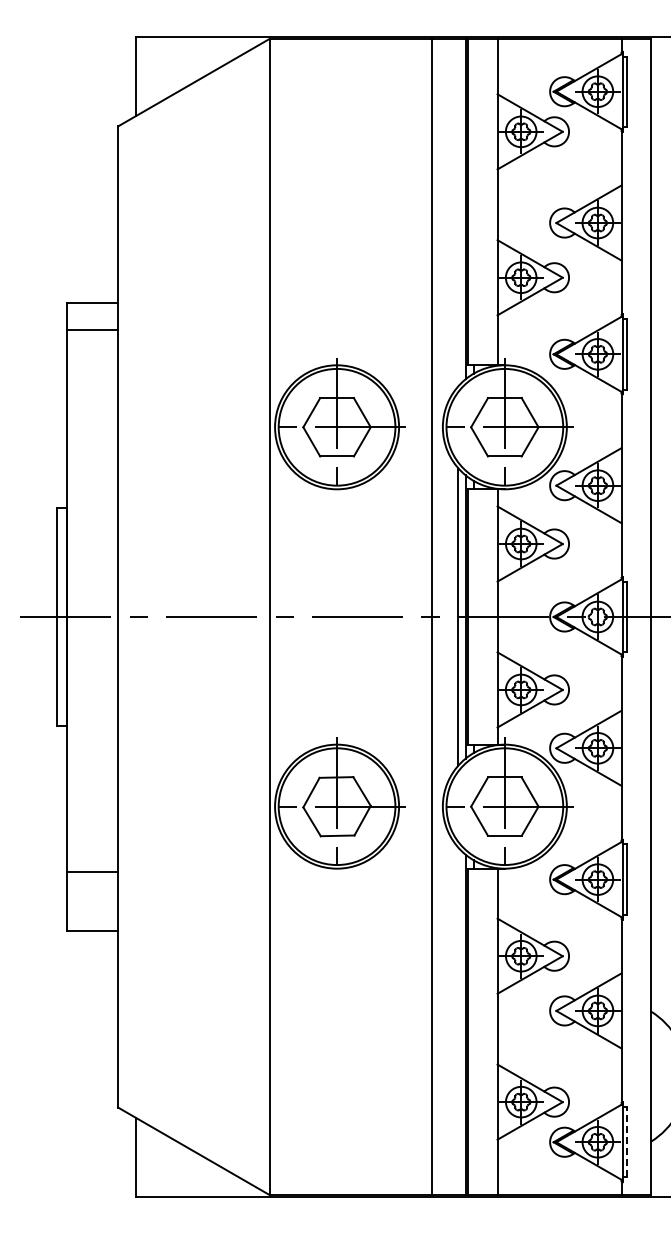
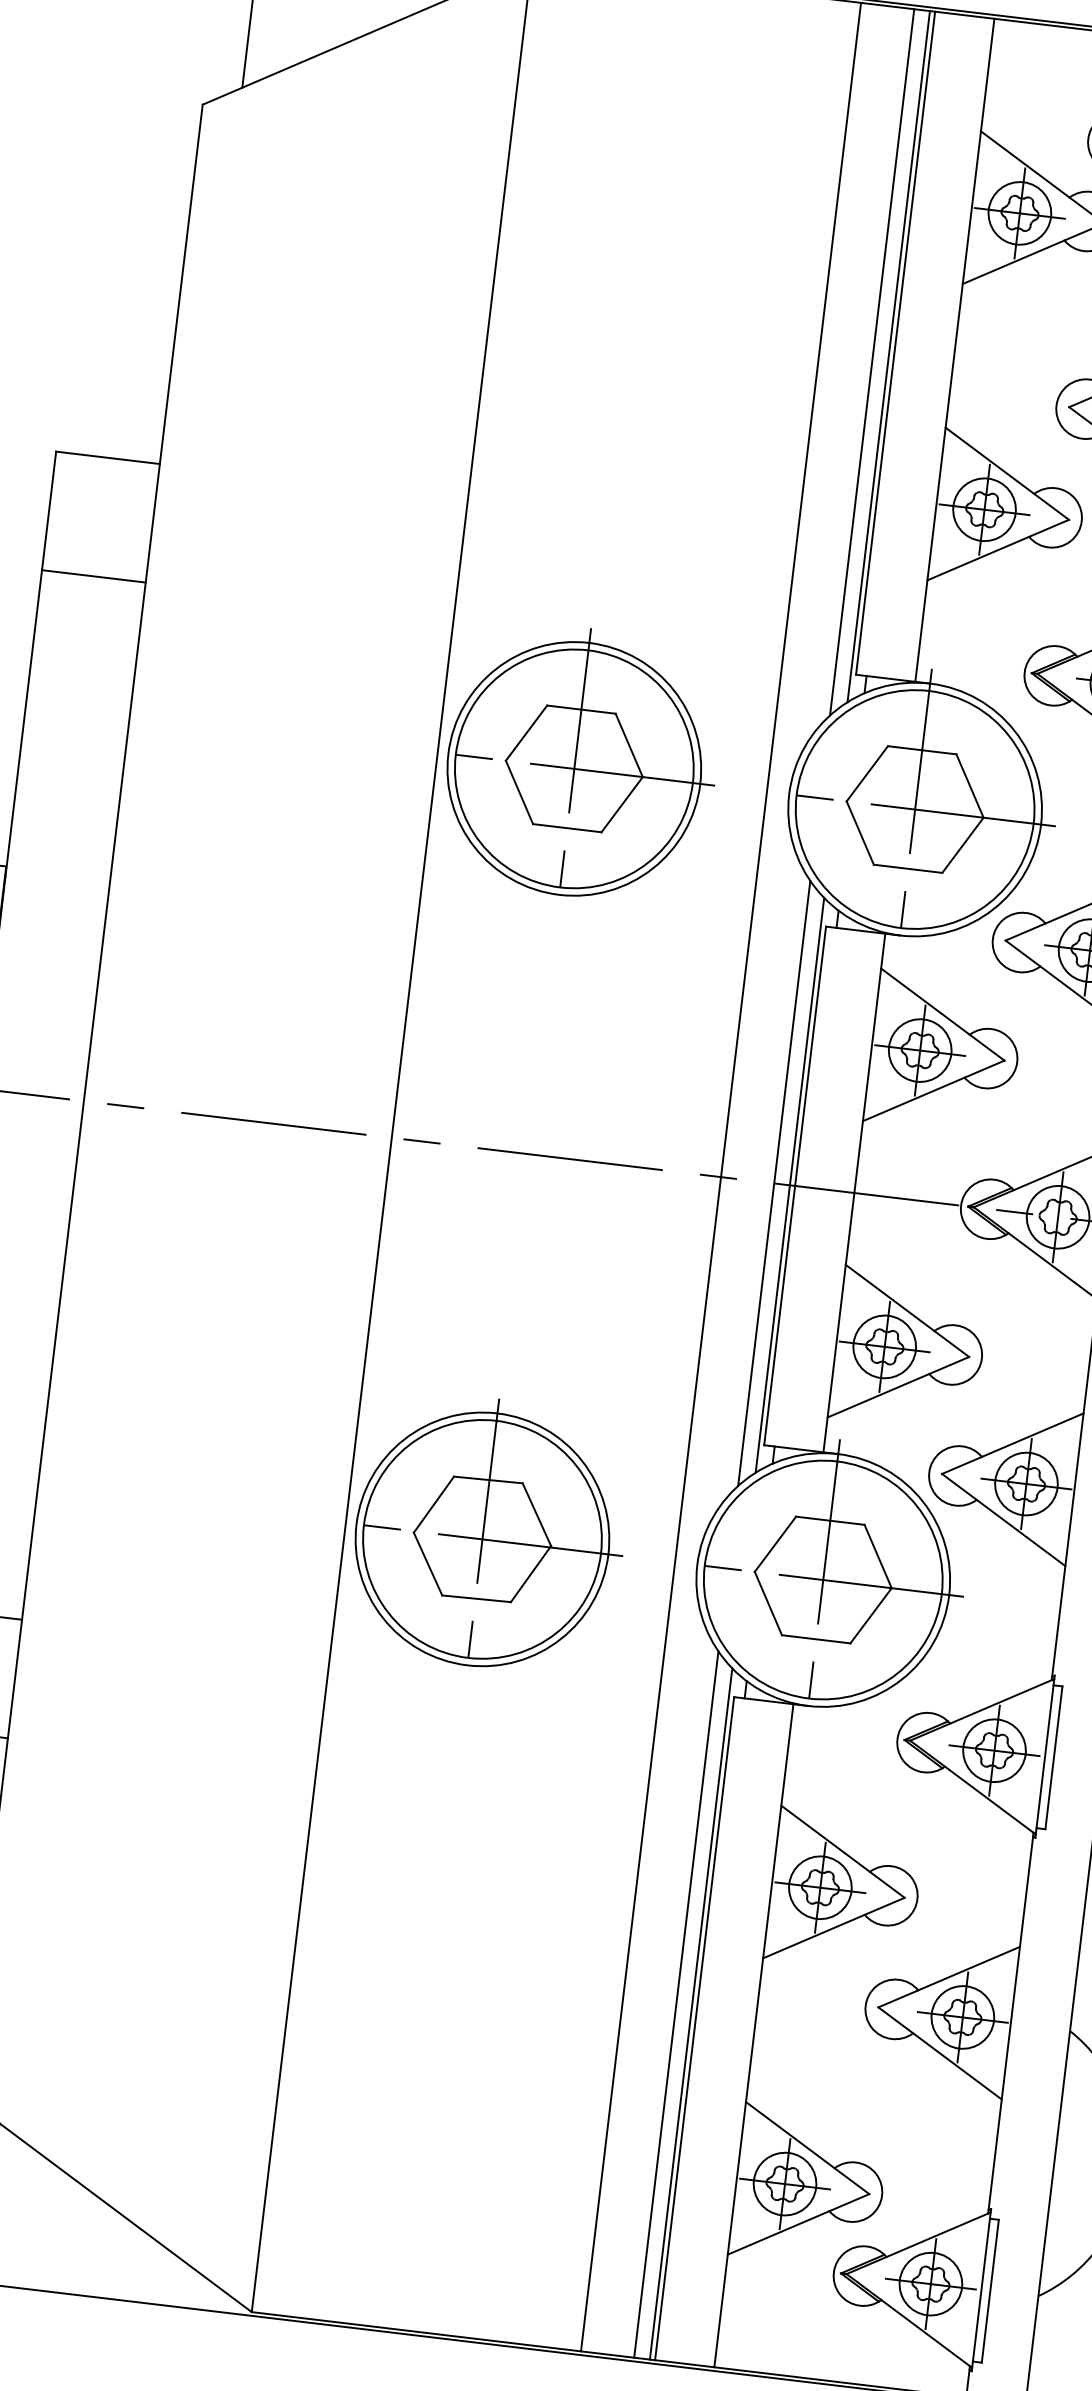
line: (458, 212) -> (873, 362), added
line: (92, 329) -> (93, 576), moved
line: (458, 1021) -> (677, 2005), added
line: (627, 1141) -> (991, 2289), dashed -> solid

